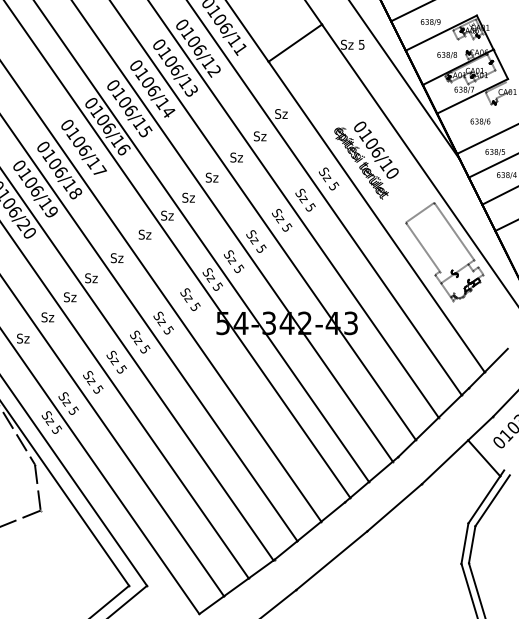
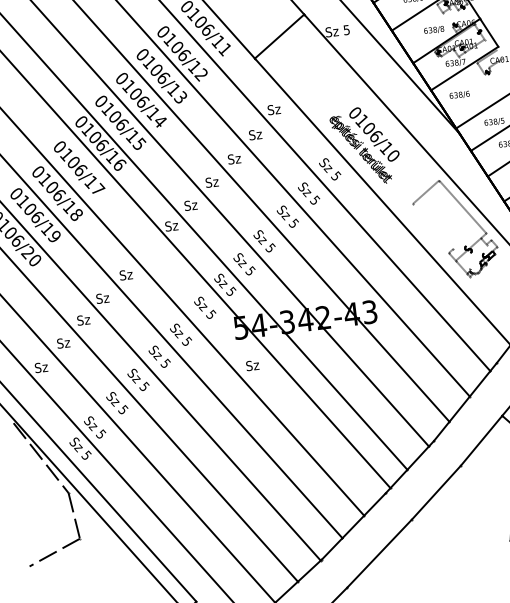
text: (480, 121) -> (459, 94), moved
text: (144, 234) -> (252, 365), moved
line: (422, 246) -> (432, 225), removed

